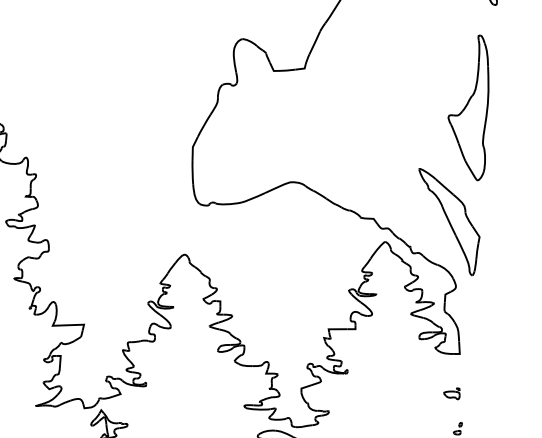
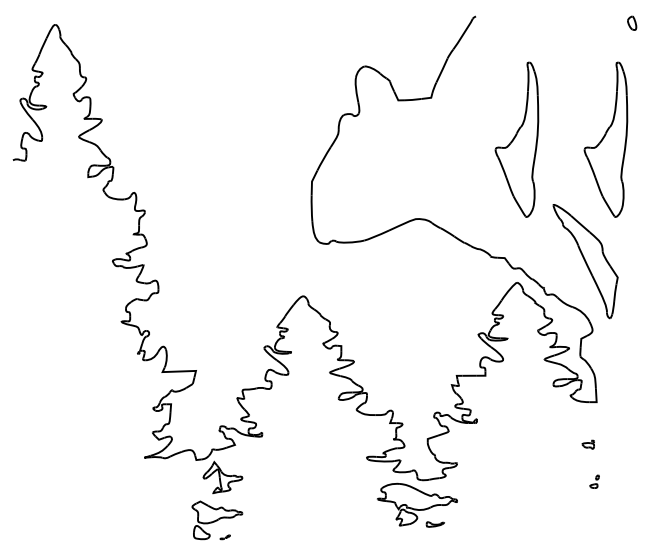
part: (384, 107) -> (516, 139), added
part: (452, 393) -> (588, 444), size x0.7

